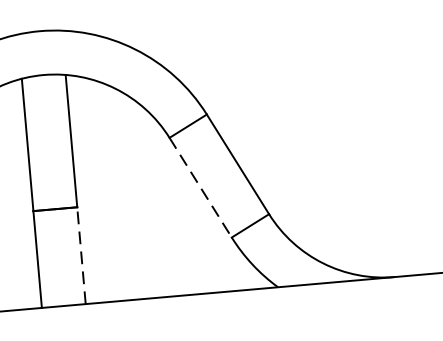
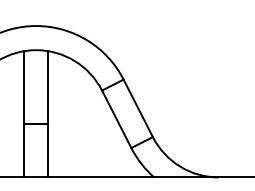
line: (200, 188) -> (116, 119), dashed -> solid
line: (81, 255) -> (48, 150), dashed -> solid

